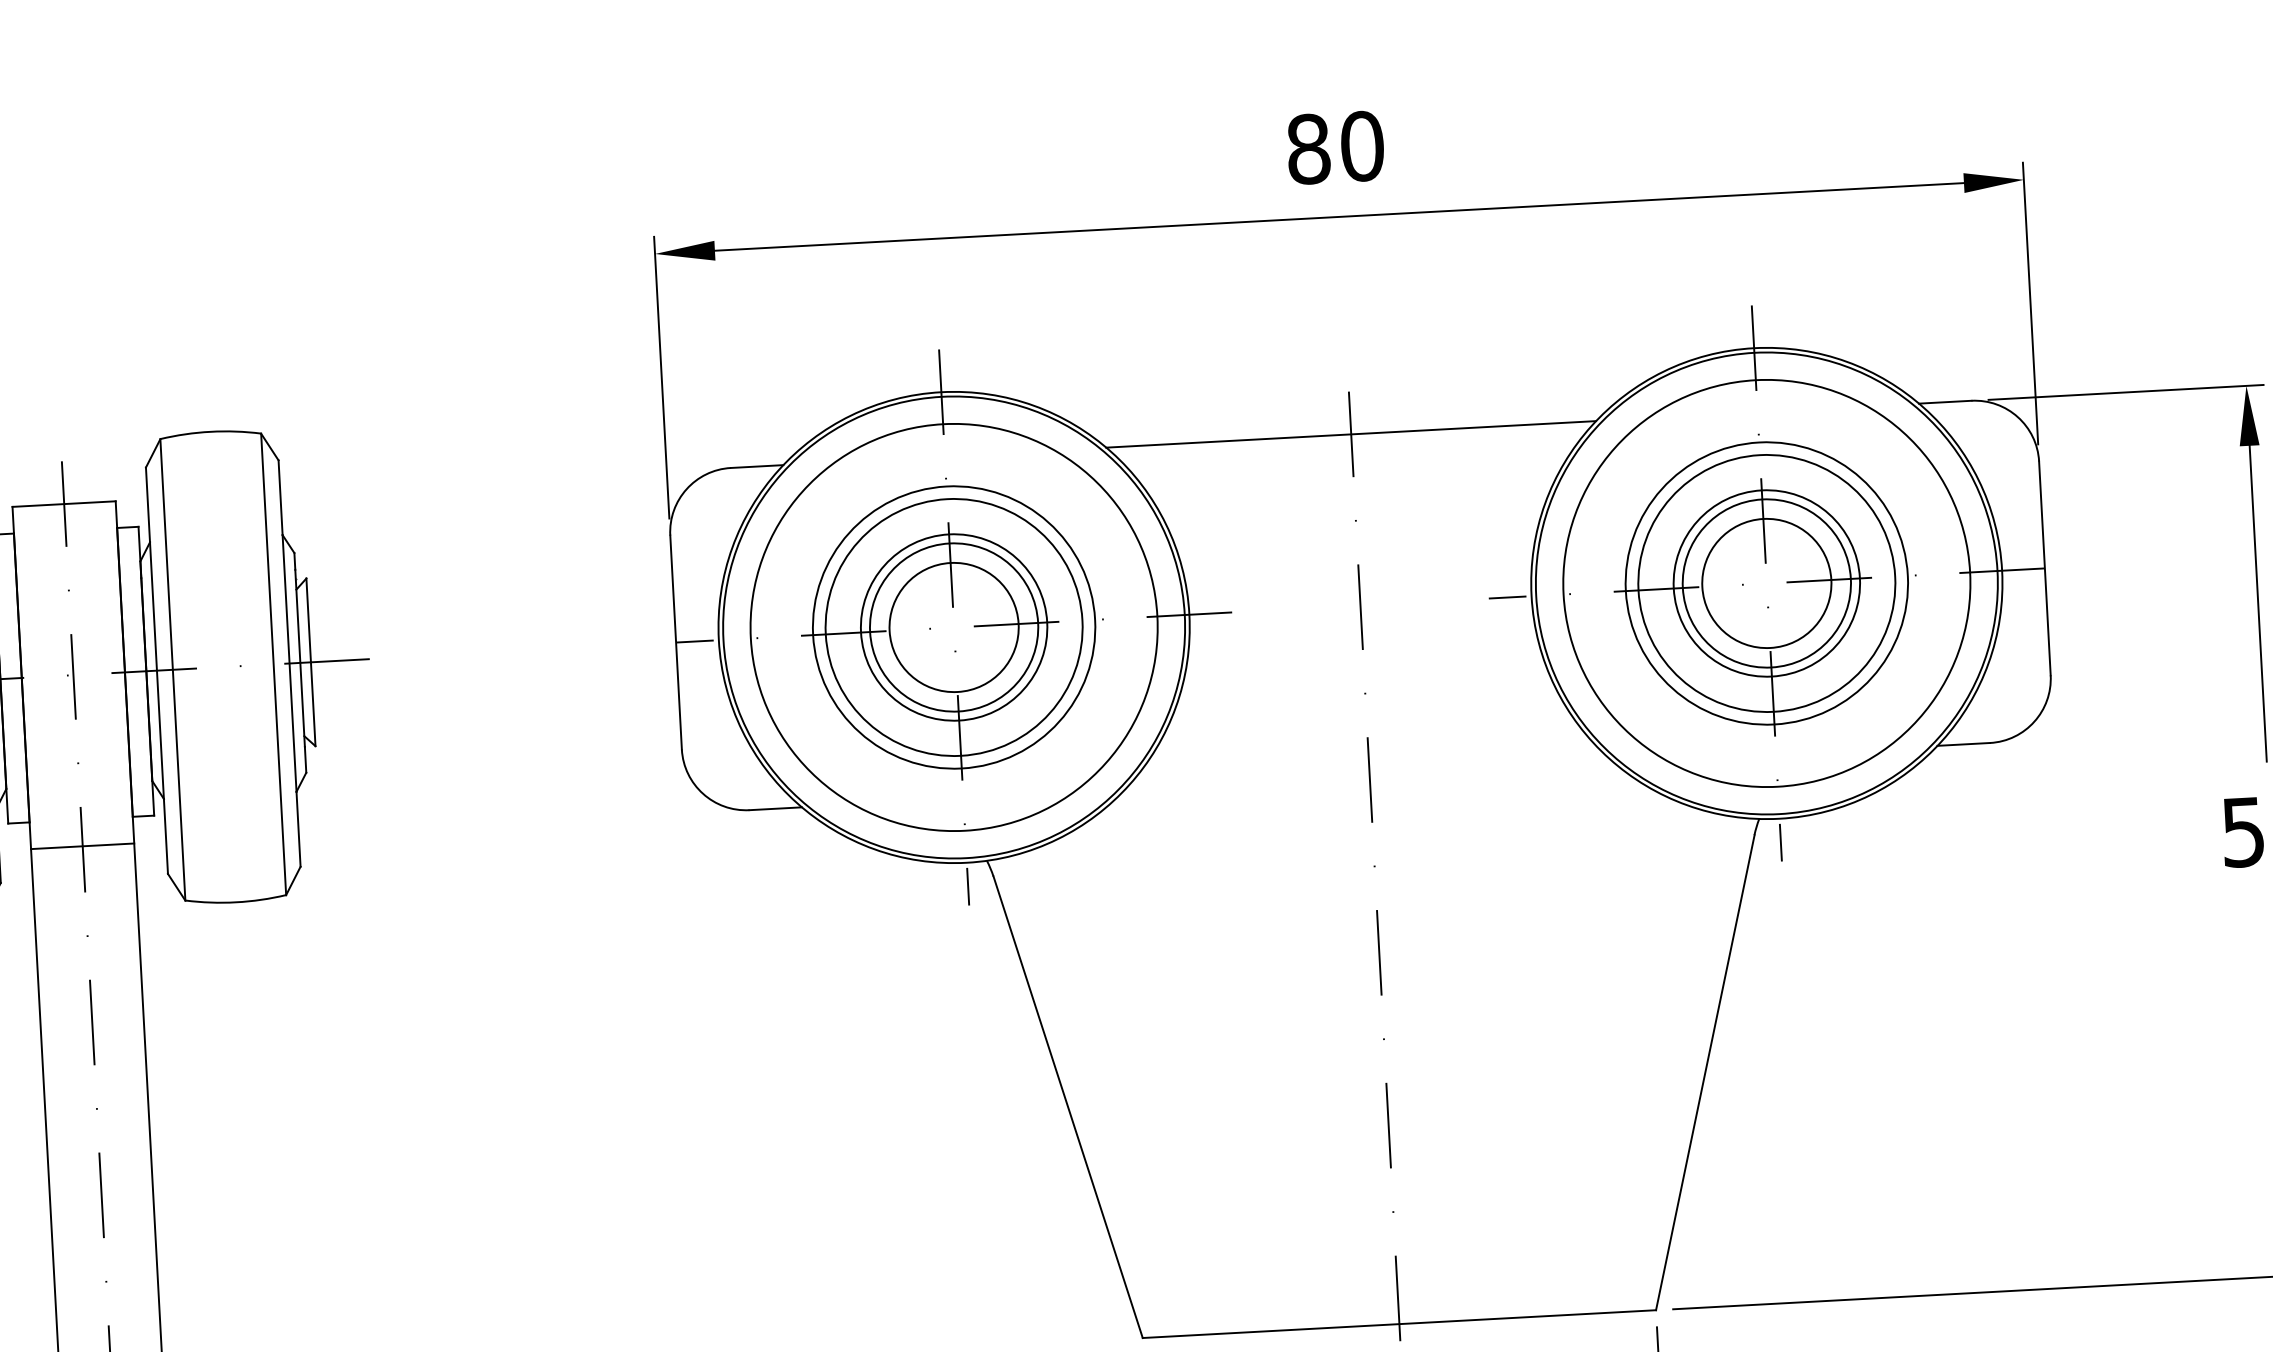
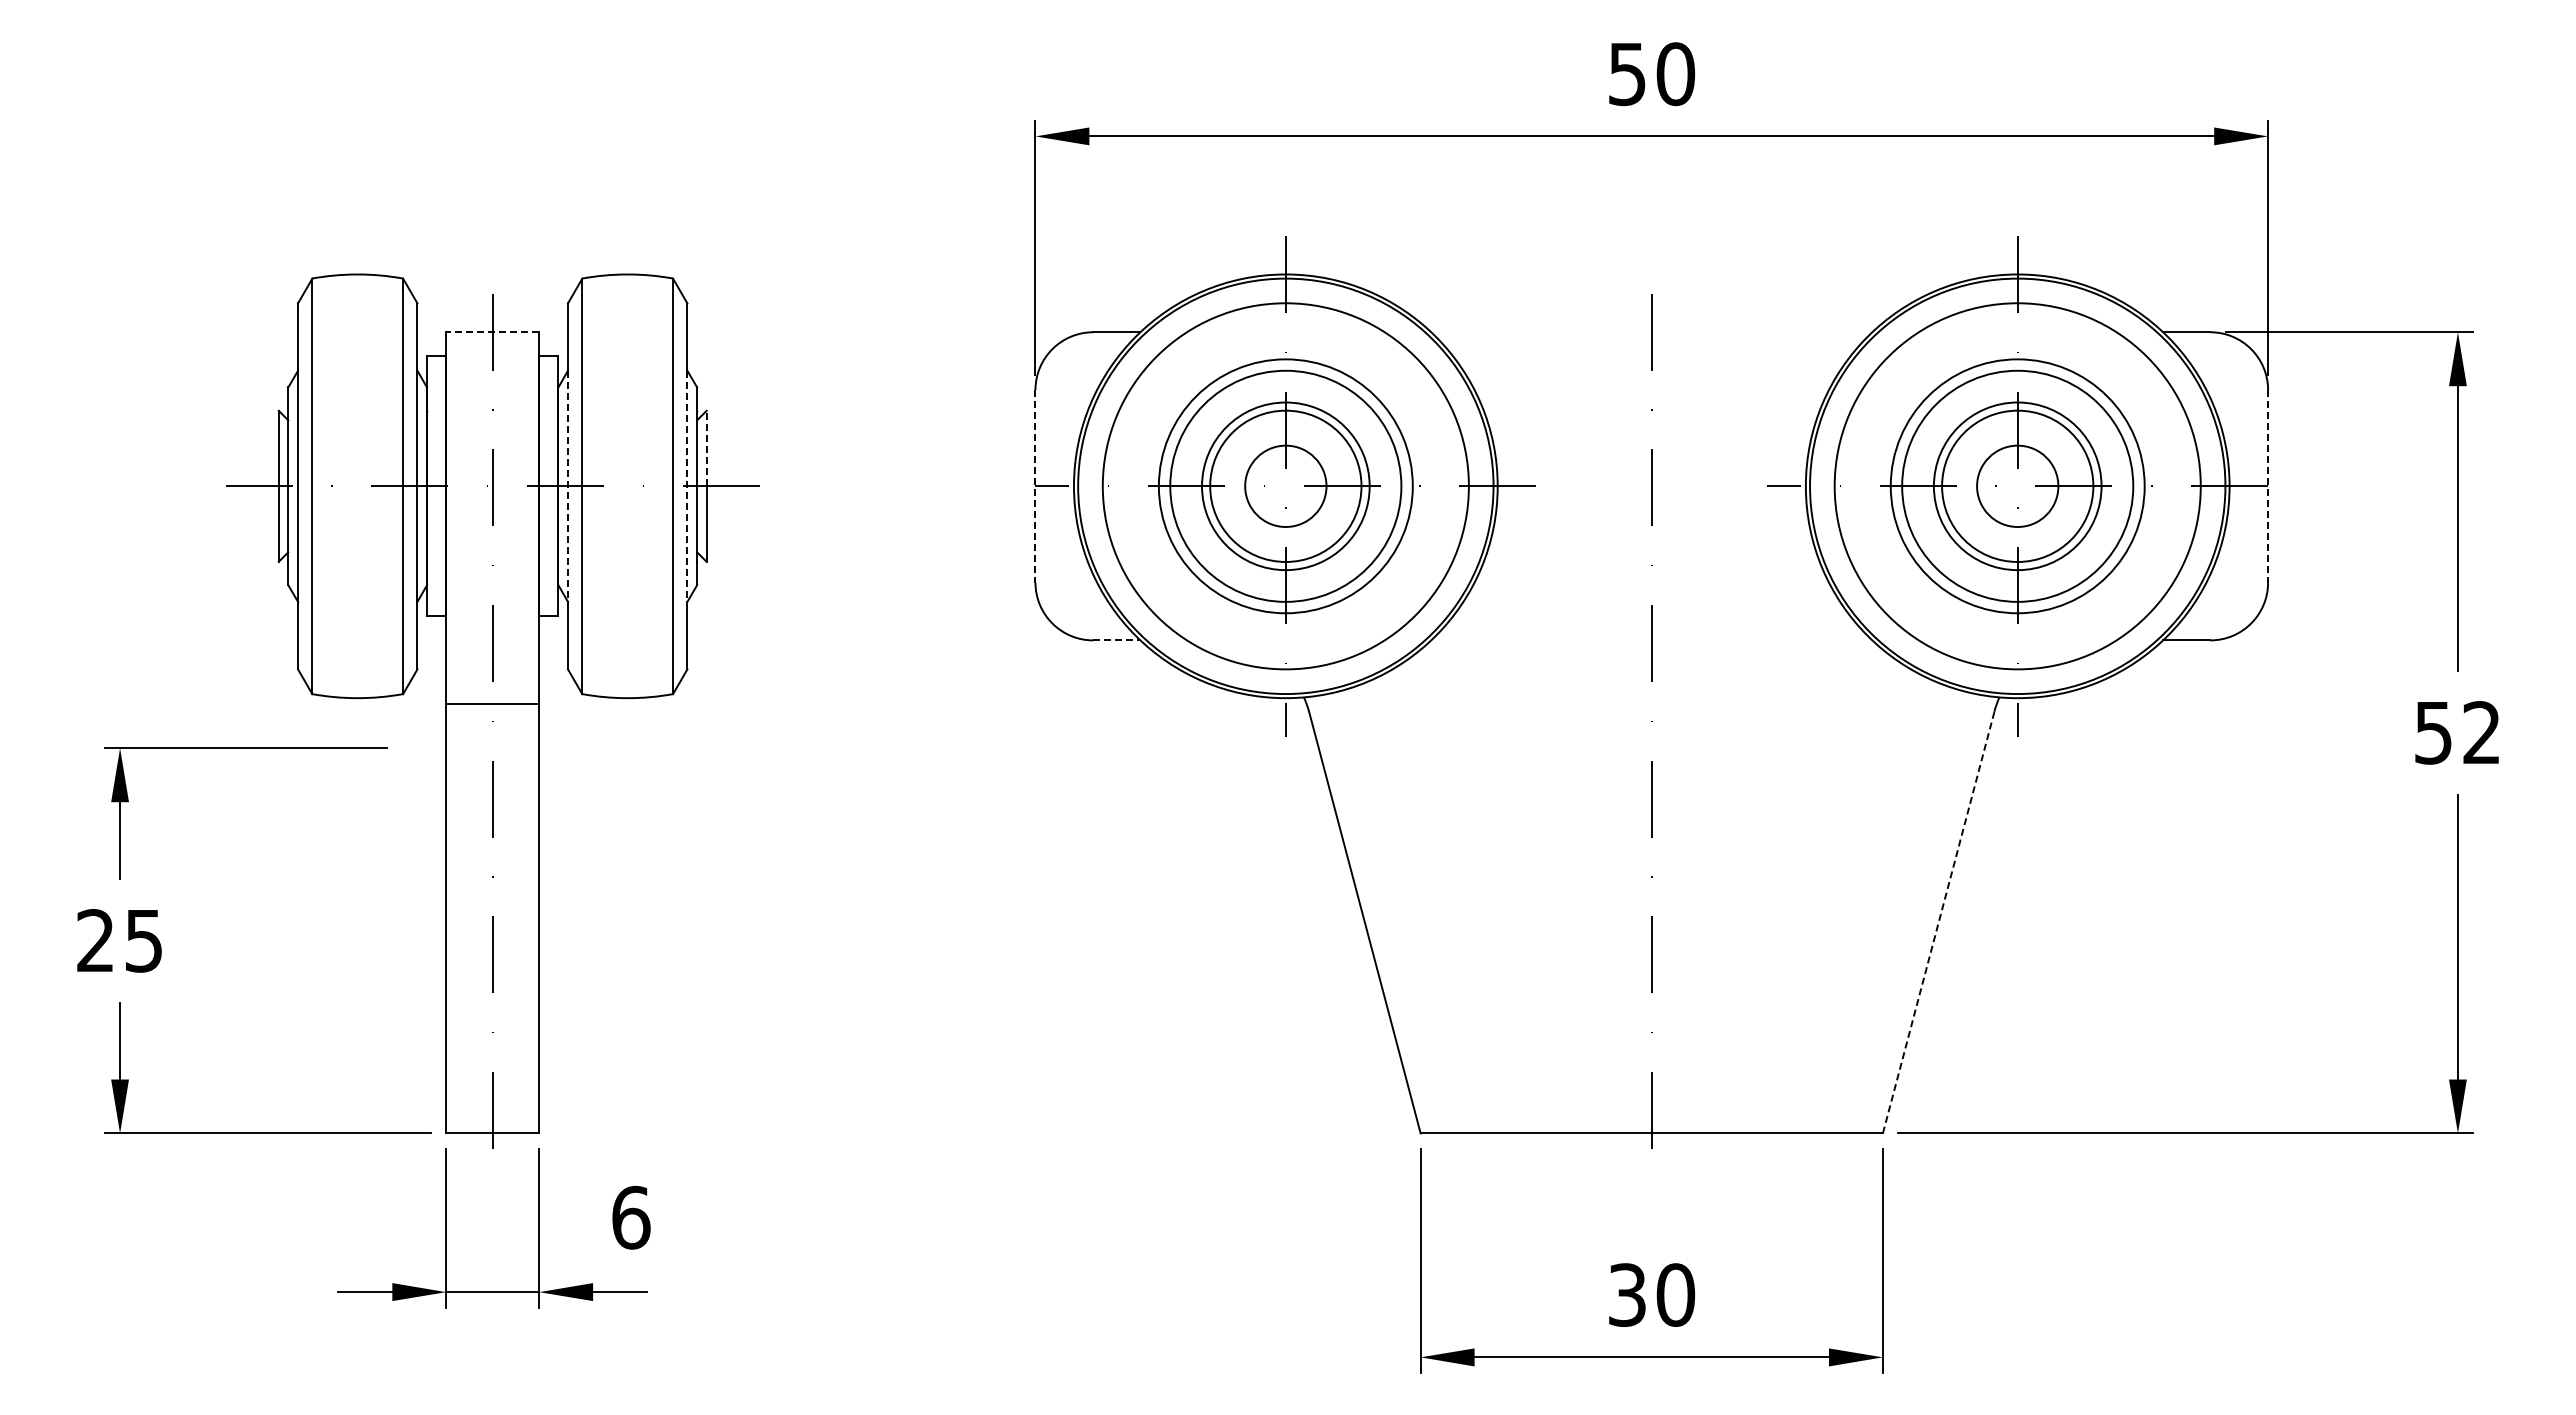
text: (1308, 149) -> (1627, 74), 80 -> 50
line: (1350, 434) -> (1651, 332), removed
line: (63, 504) -> (492, 332), solid -> dashed
line: (2045, 568) -> (2268, 486), solid -> dashed
circle: (1766, 583) -> (2017, 486), size x0.7
line: (308, 620) -> (706, 448), solid -> dashed
circle: (953, 627) -> (1285, 486), size x0.7
line: (676, 642) -> (1035, 486), solid -> dashed
line: (289, 663) -> (687, 486), solid -> dashed
line: (156, 670) -> (567, 486), solid -> dashed
line: (775, 808) -> (1116, 640), solid -> dashed
line: (82, 846) -> (492, 704), moved
line: (1705, 1072) -> (1938, 922), solid -> dashed

